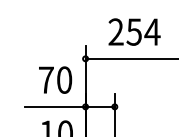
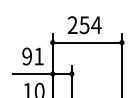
text: (54, 80) -> (32, 56), 70 -> 91

